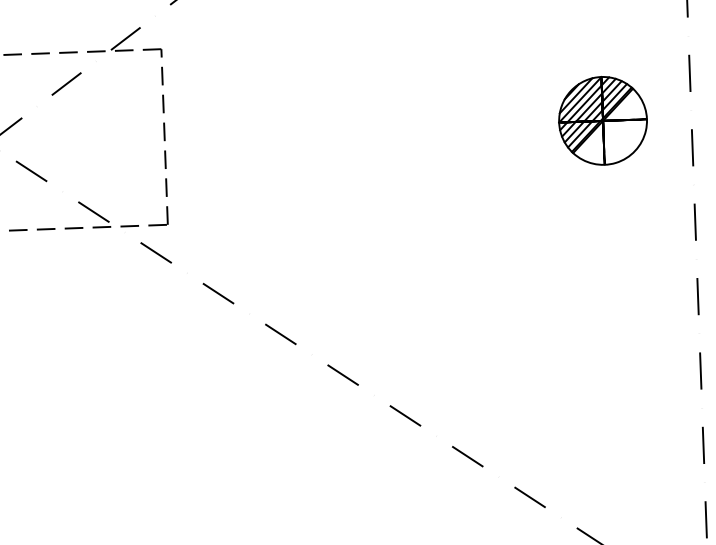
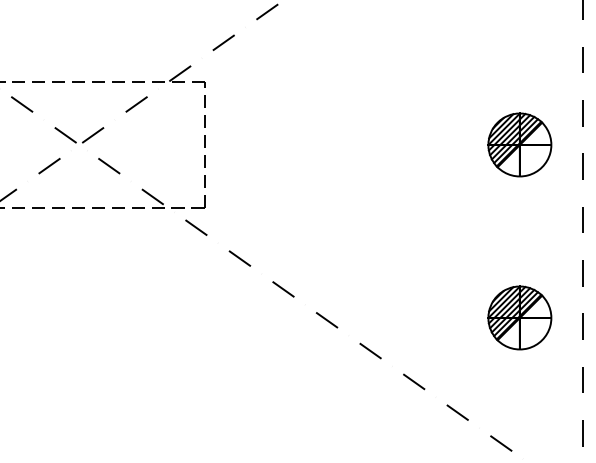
part: (611, 361) -> (519, 317), added

